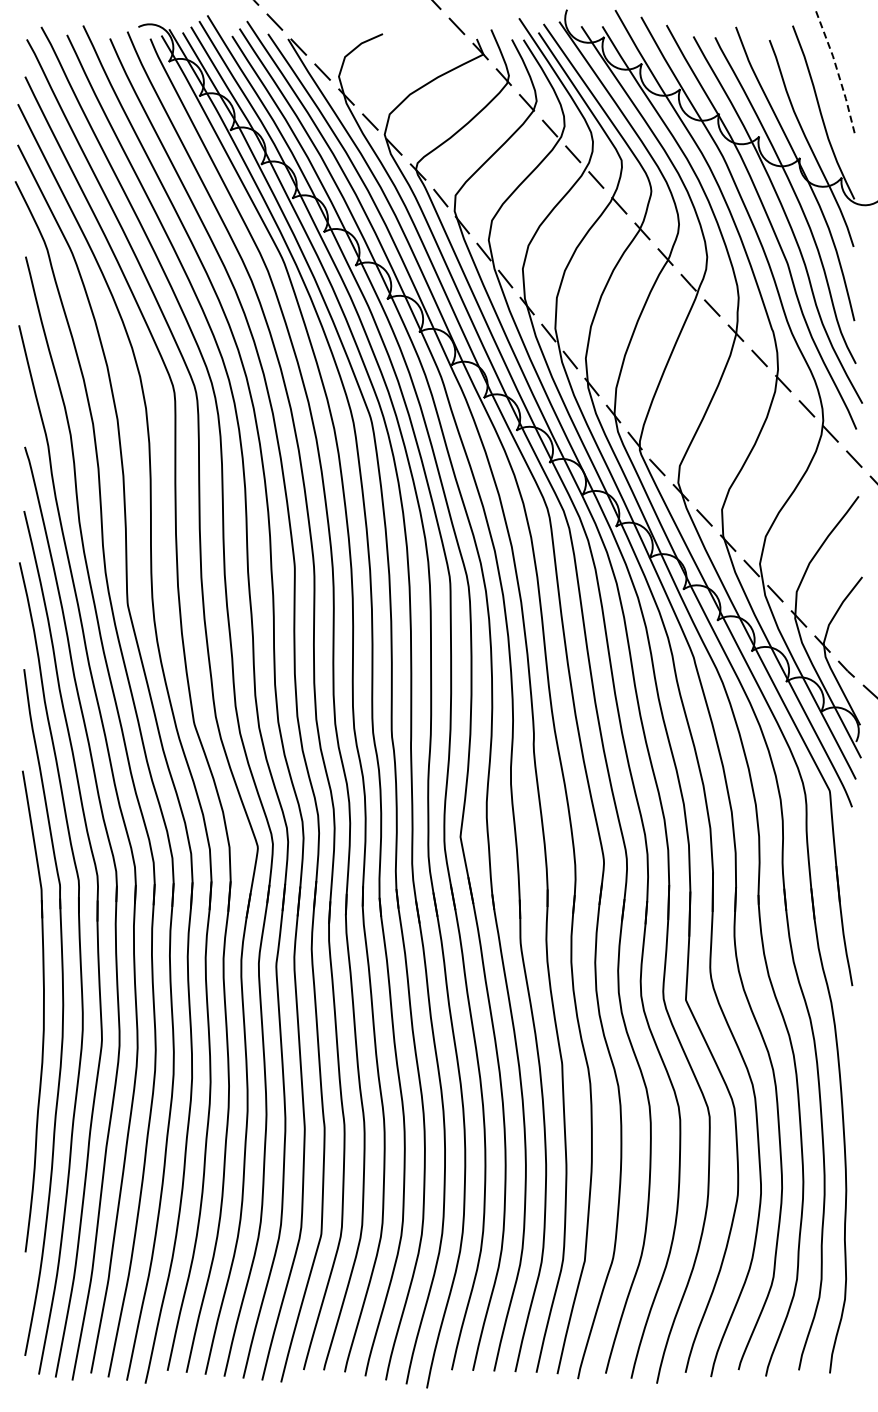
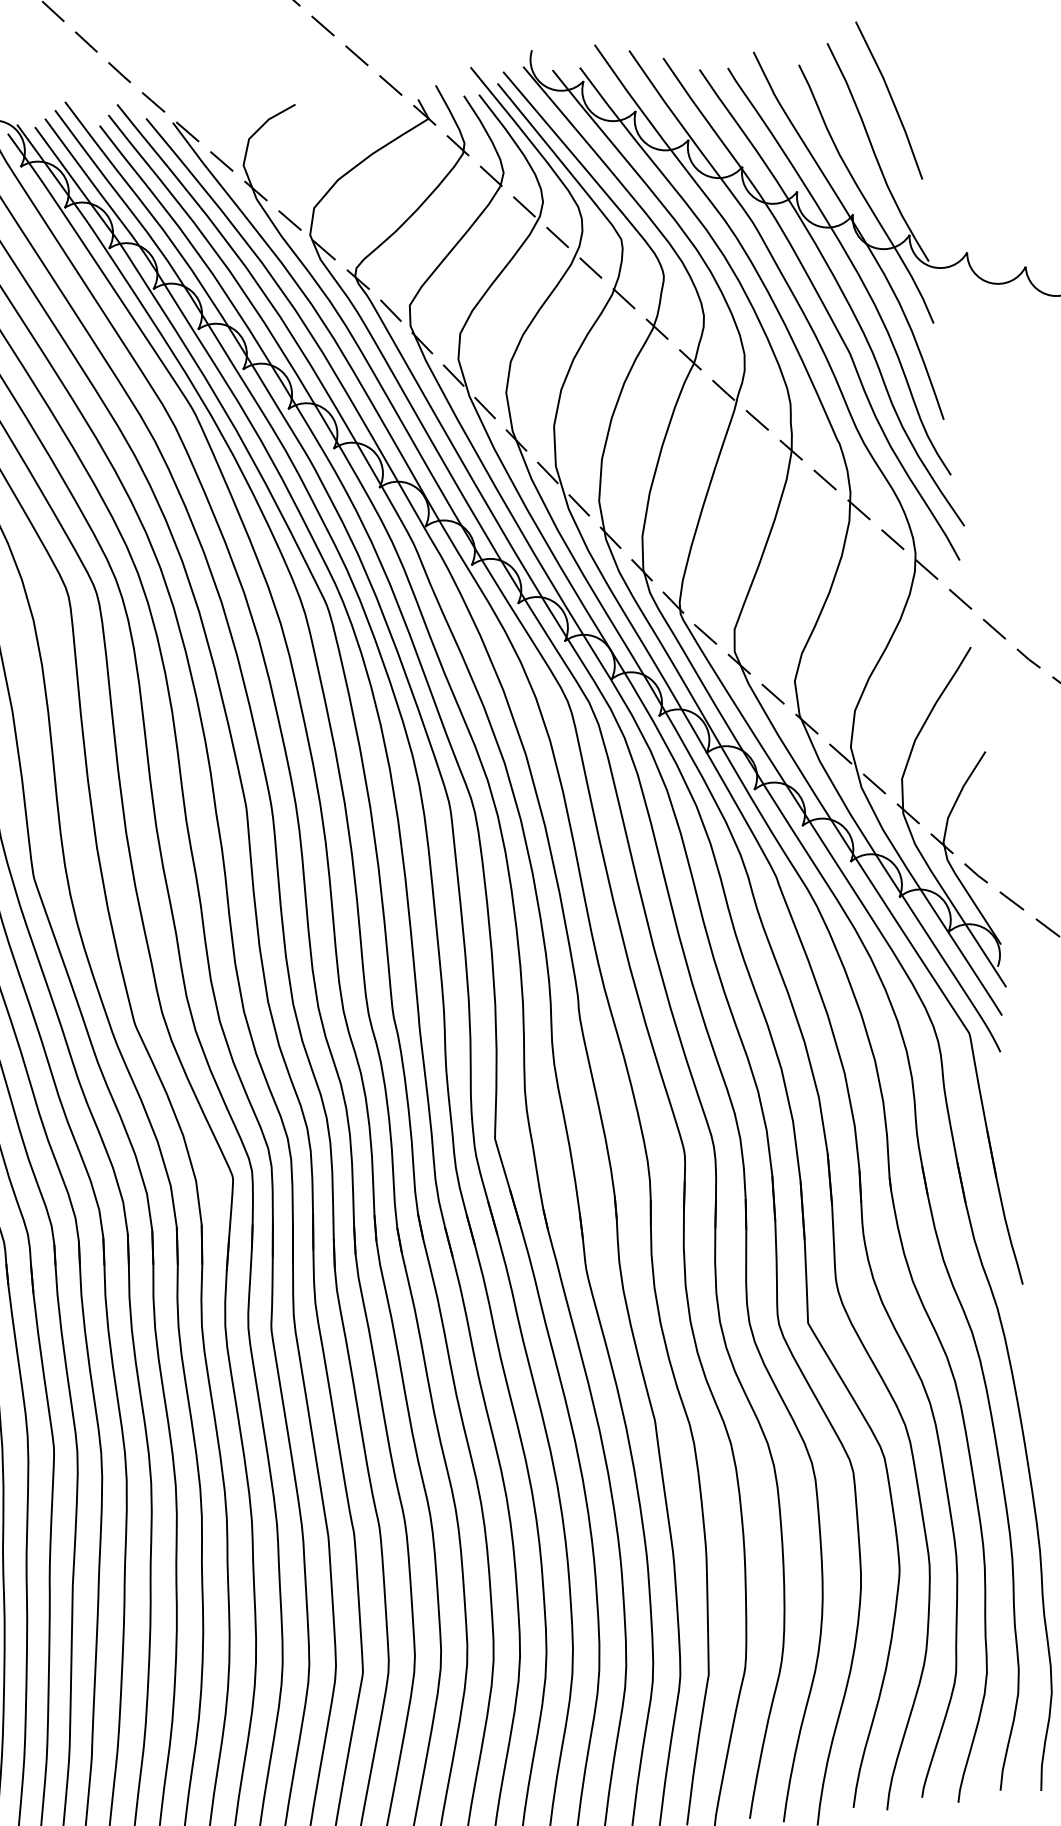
line: (838, 73) -> (892, 99), dashed -> solid

